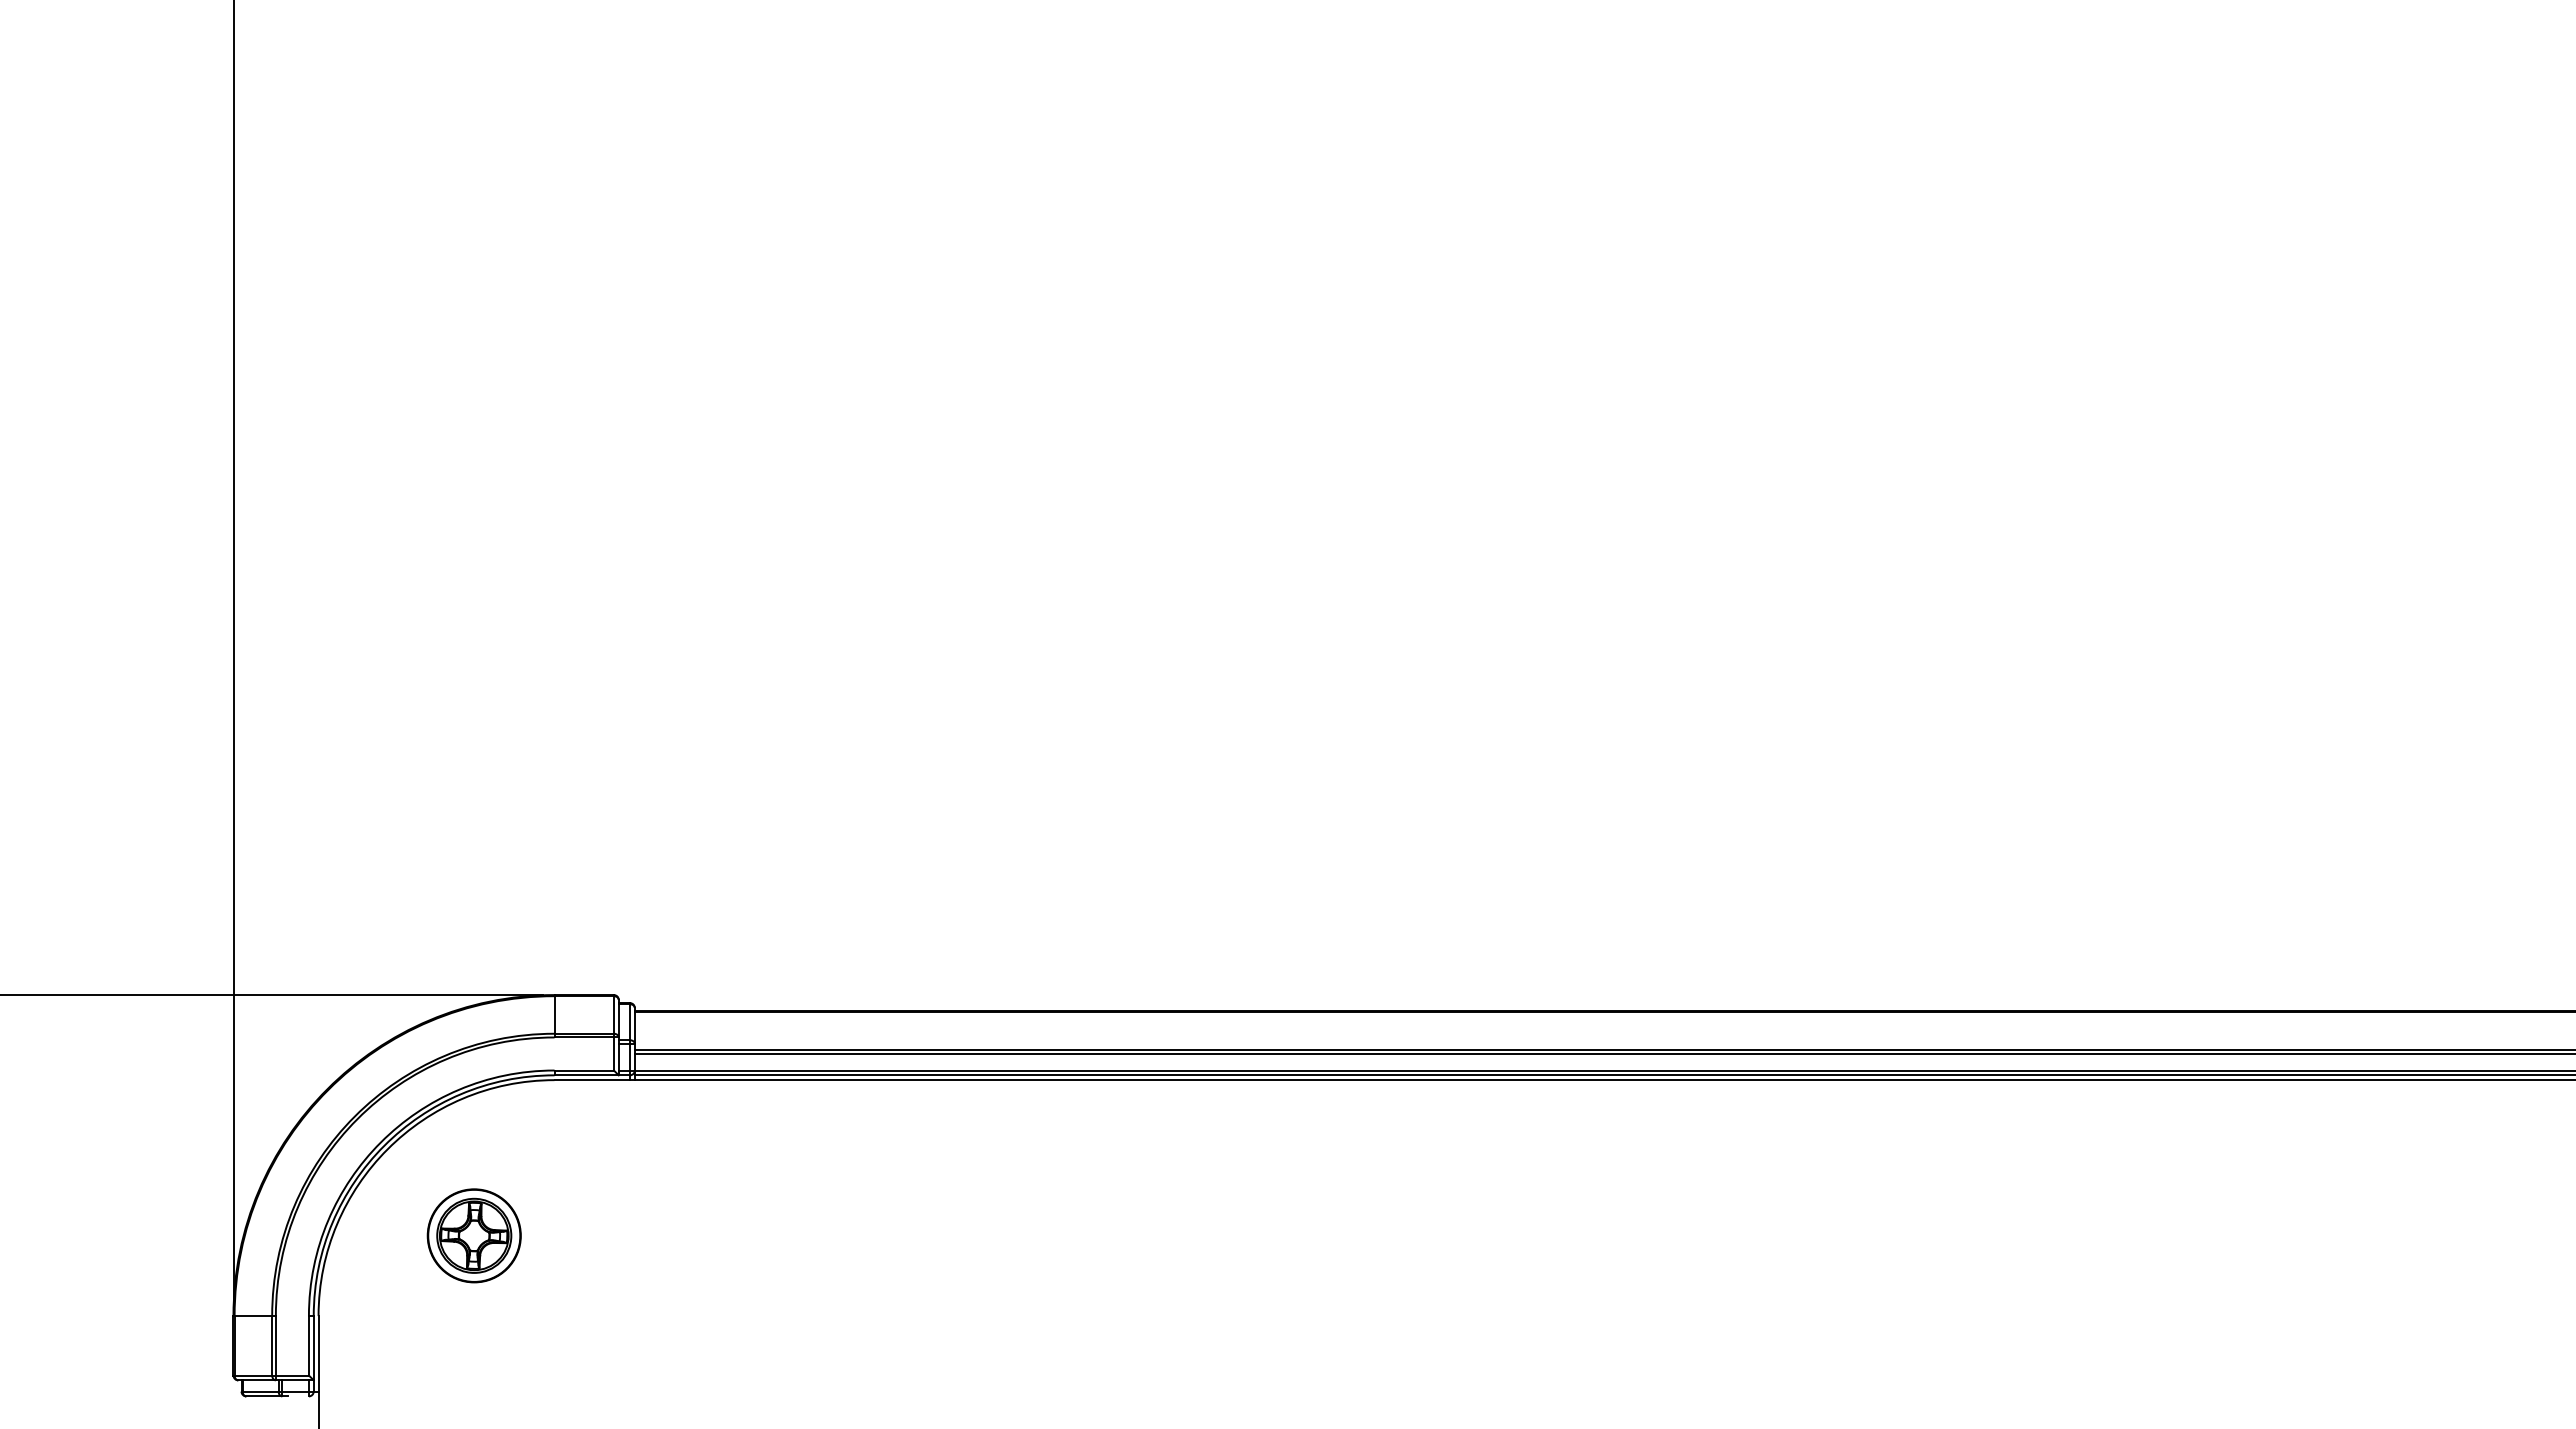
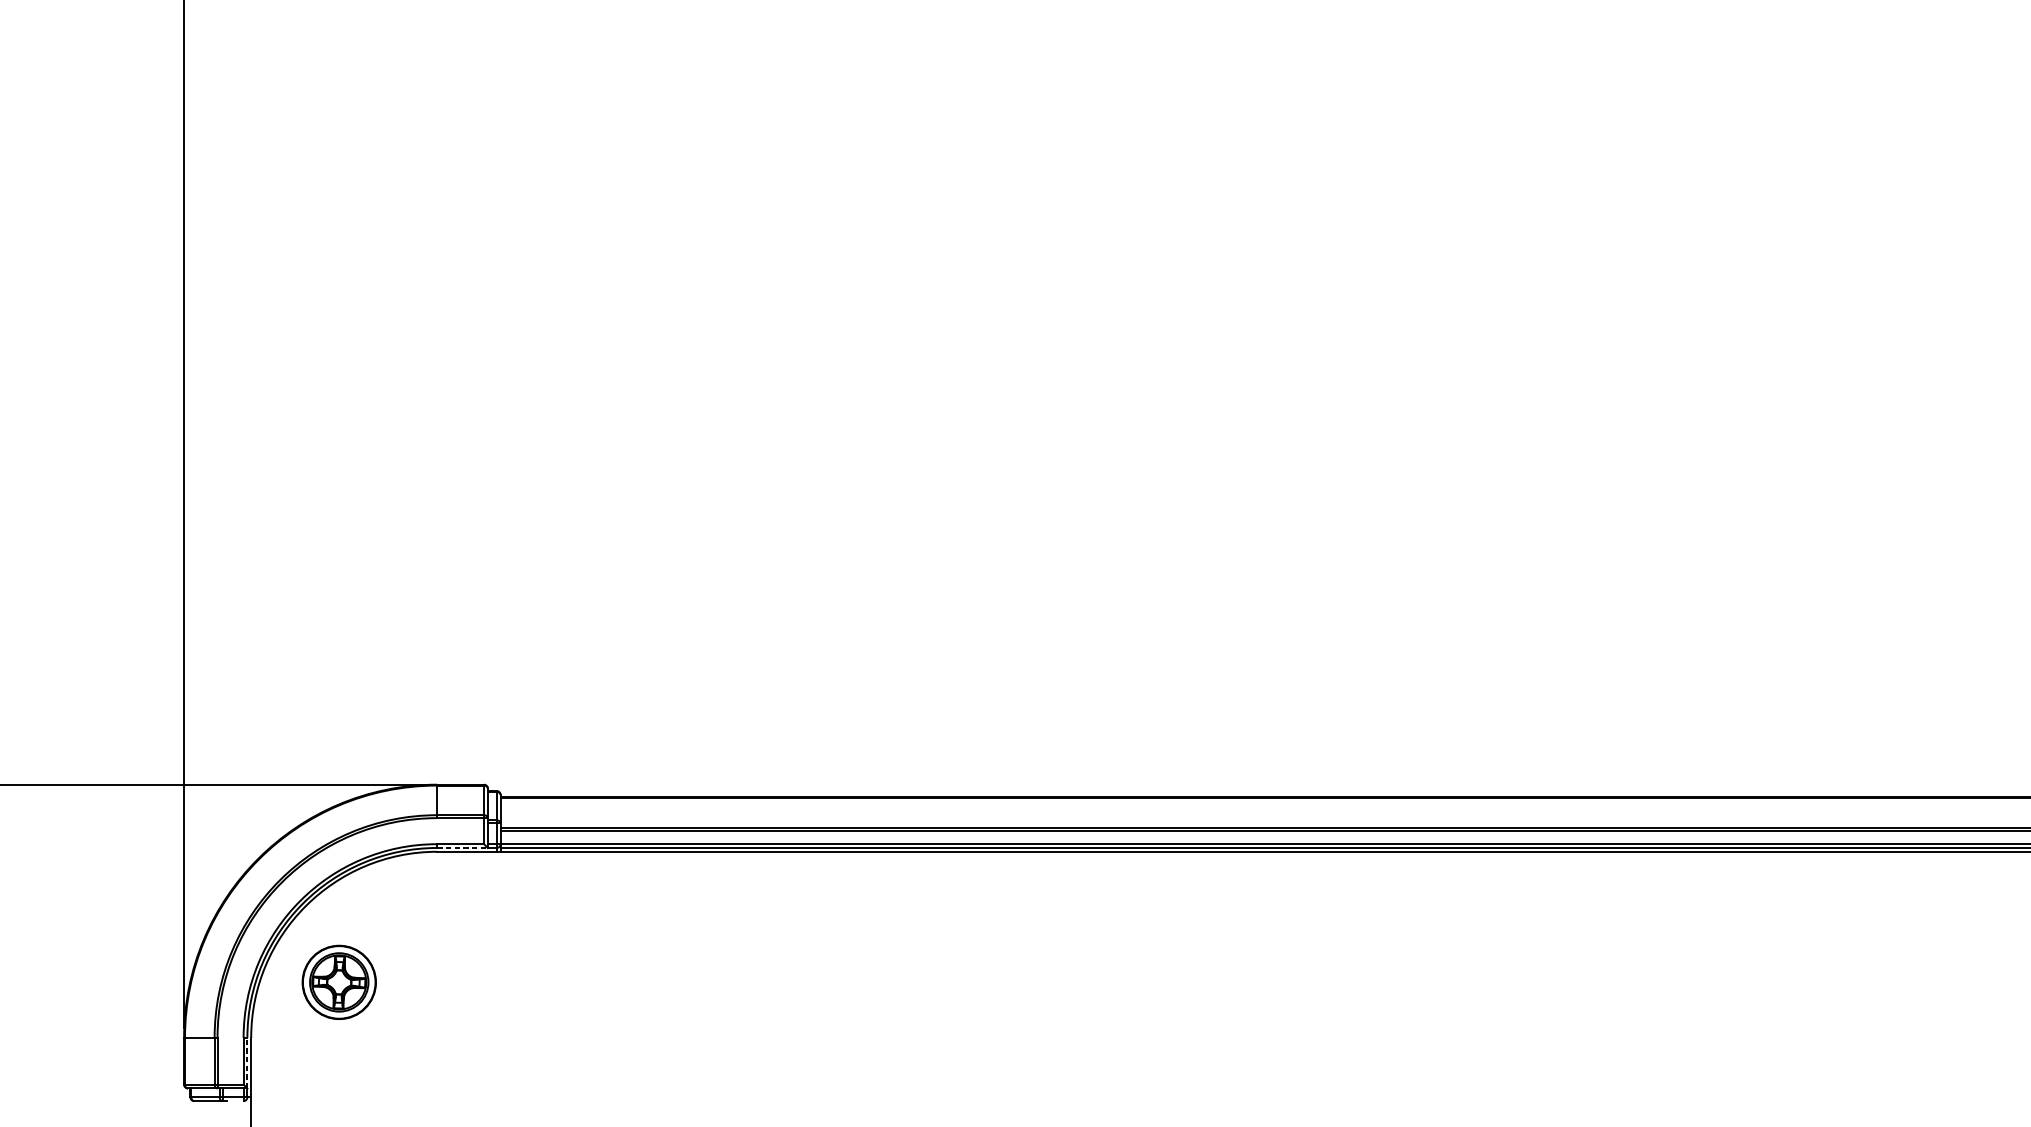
line: (587, 1075) -> (463, 848), solid -> dashed
part: (473, 1235) -> (338, 982), moved
line: (313, 1347) -> (247, 1062), solid -> dashed

